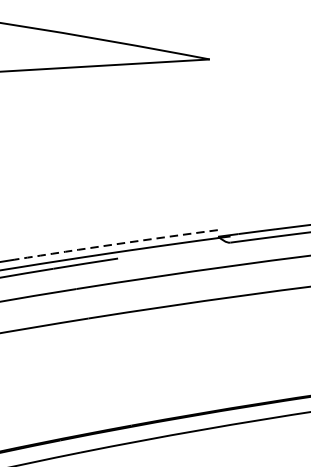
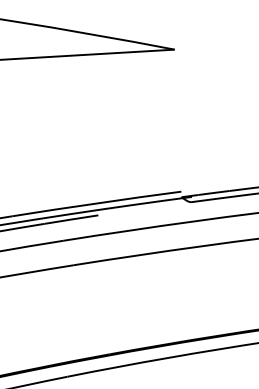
arc: (115, 244) -> (96, 203), dashed -> solid

